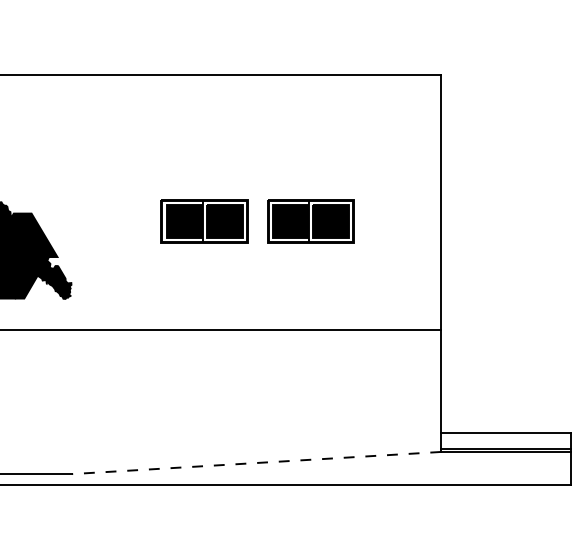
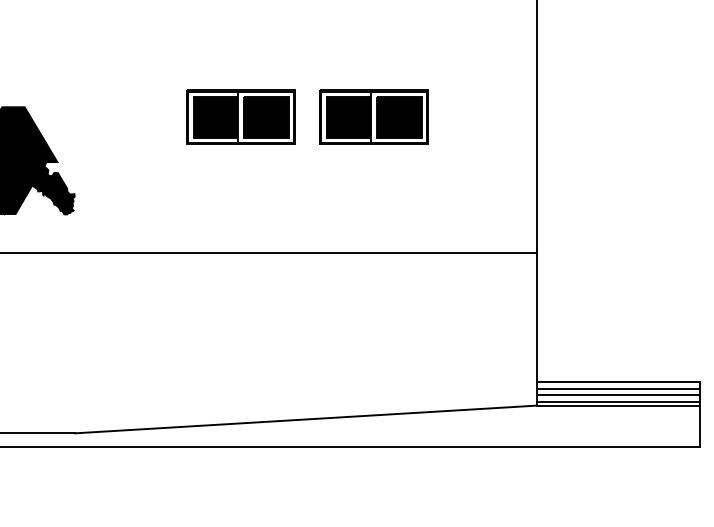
line: (506, 438) -> (618, 388), added
line: (506, 443) -> (618, 395), added
line: (256, 463) -> (305, 420), dashed -> solid

